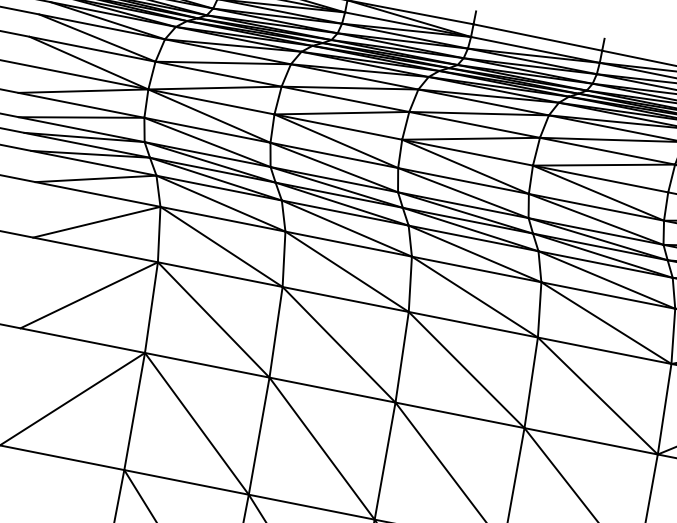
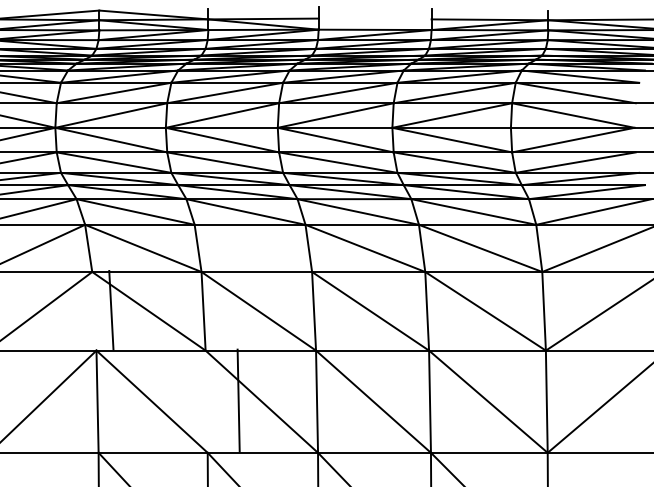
line: (537, 36) -> (374, 18), removed
line: (347, 270) -> (253, 247), removed
line: (151, 306) -> (111, 309), moved
line: (259, 435) -> (238, 400), moved

